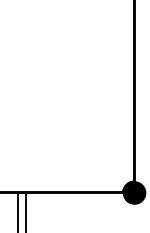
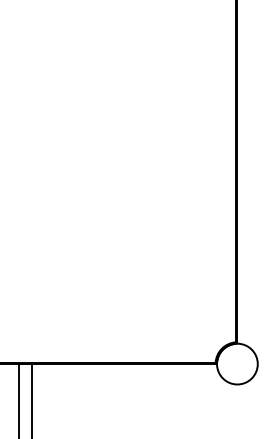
fill: (134, 192) -> (237, 363), removed

